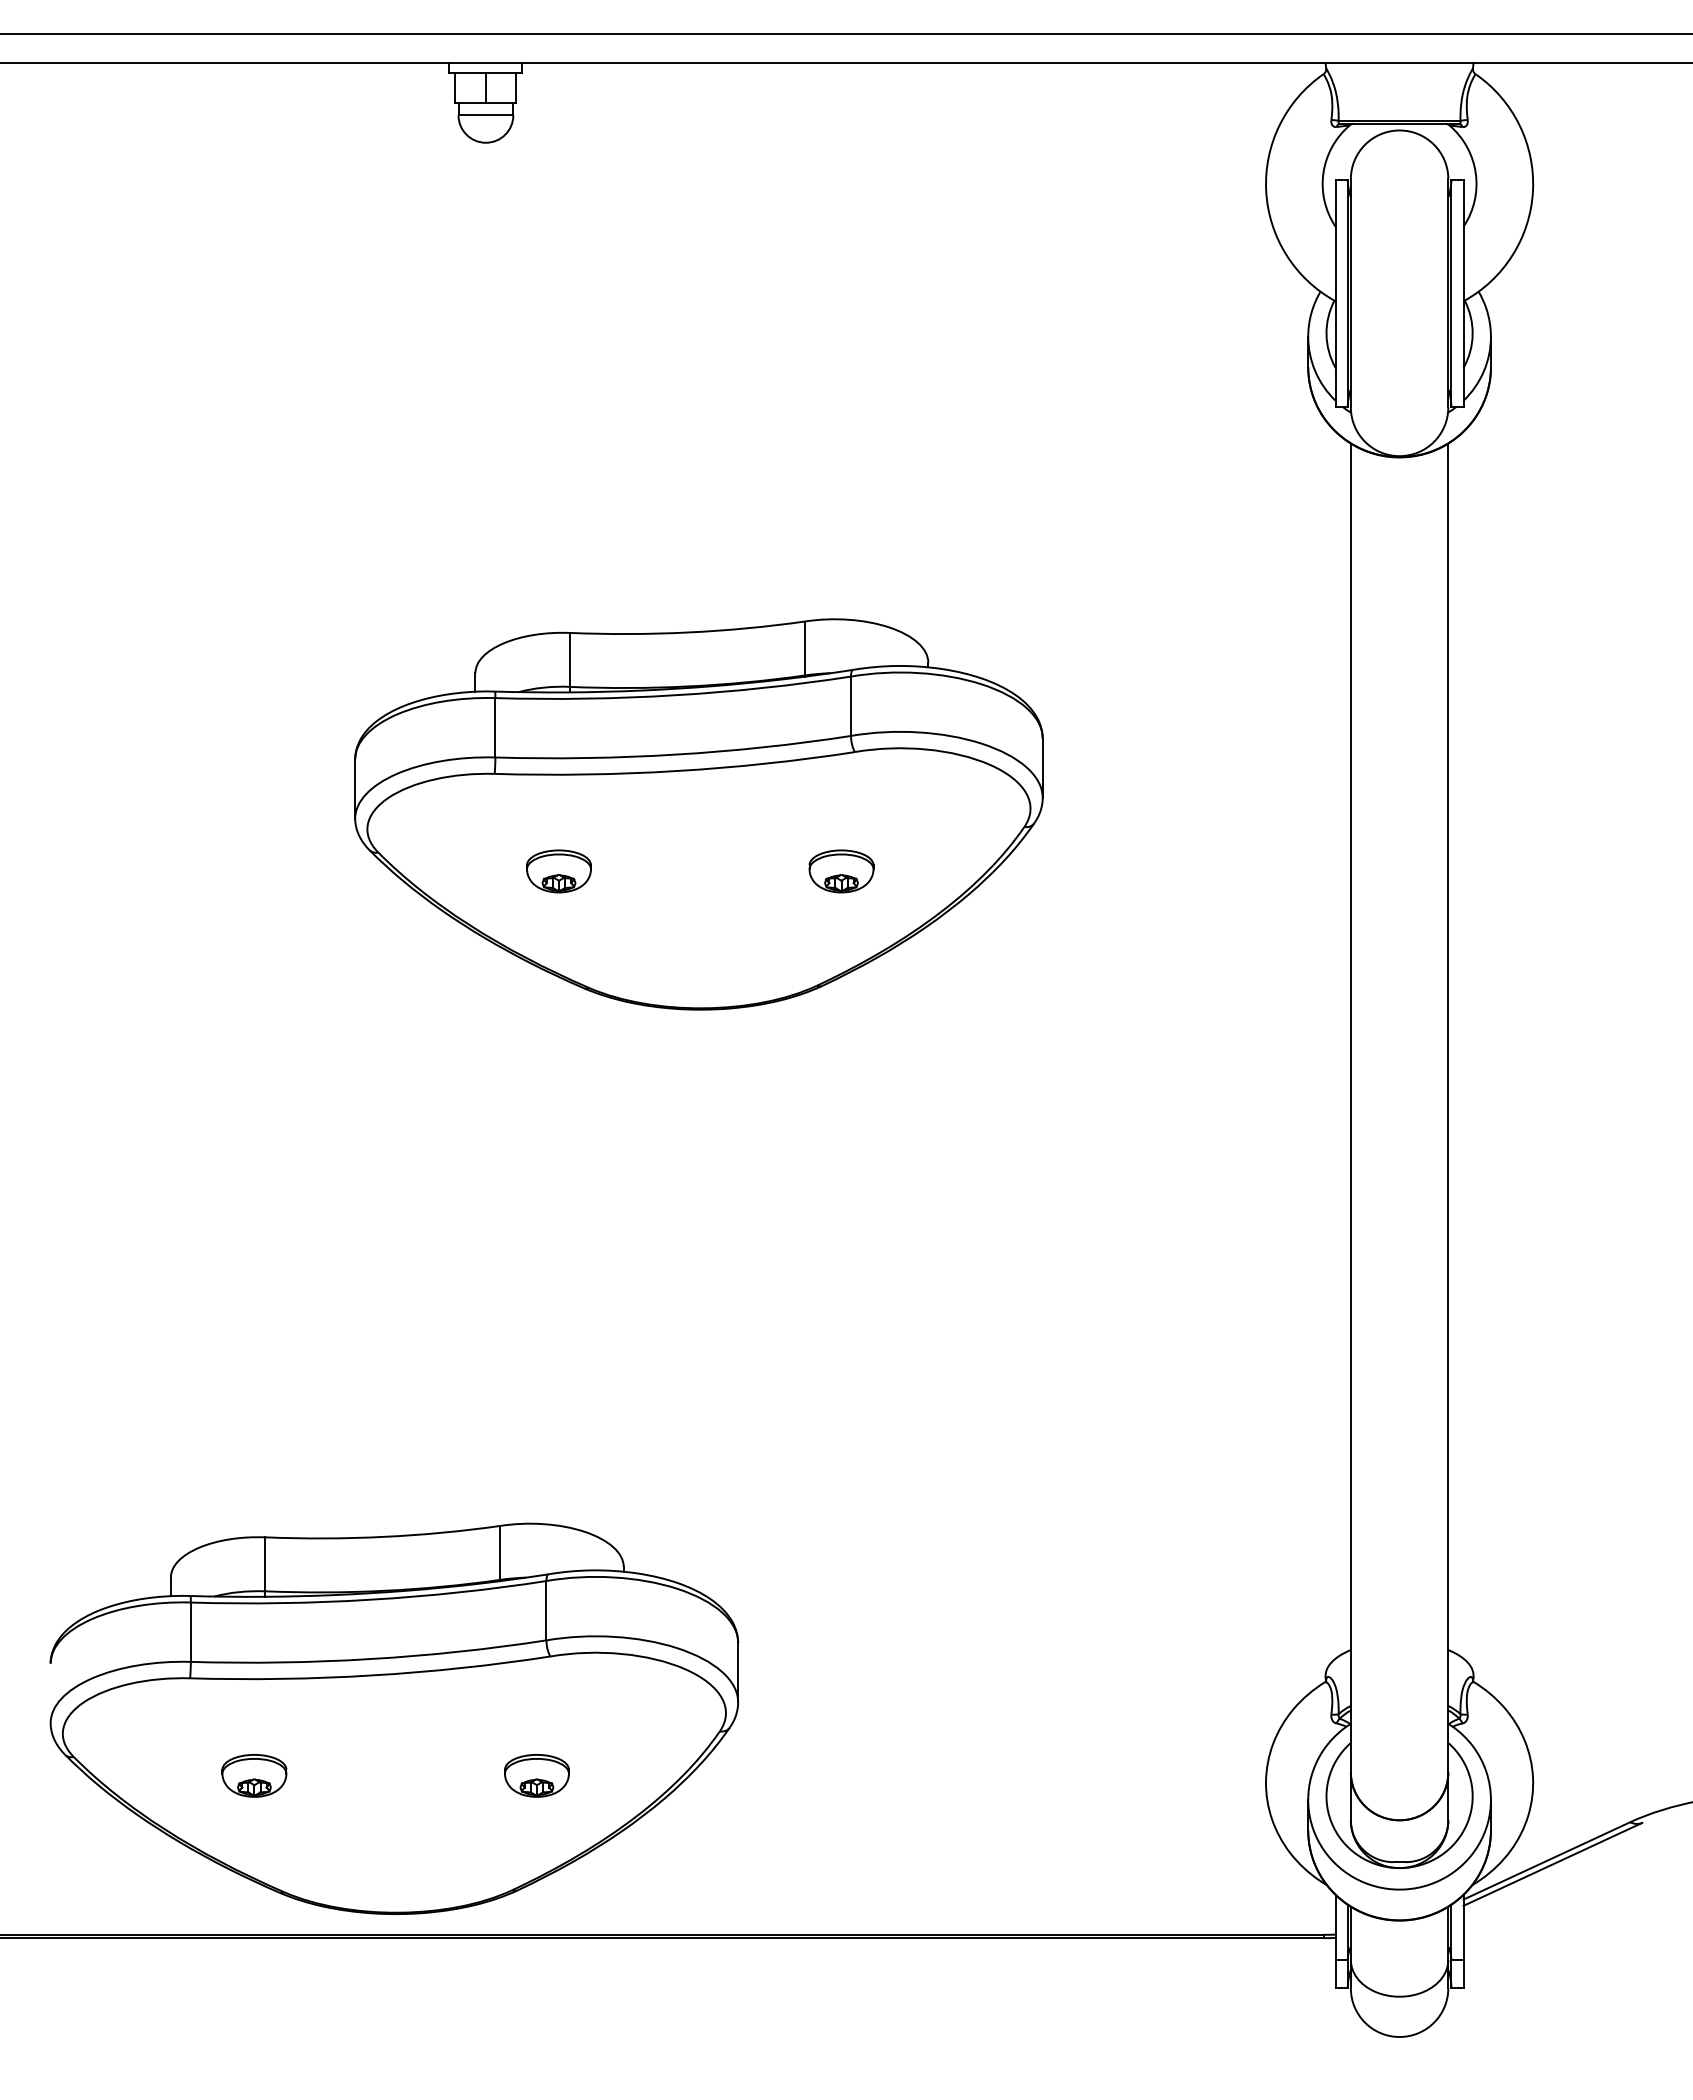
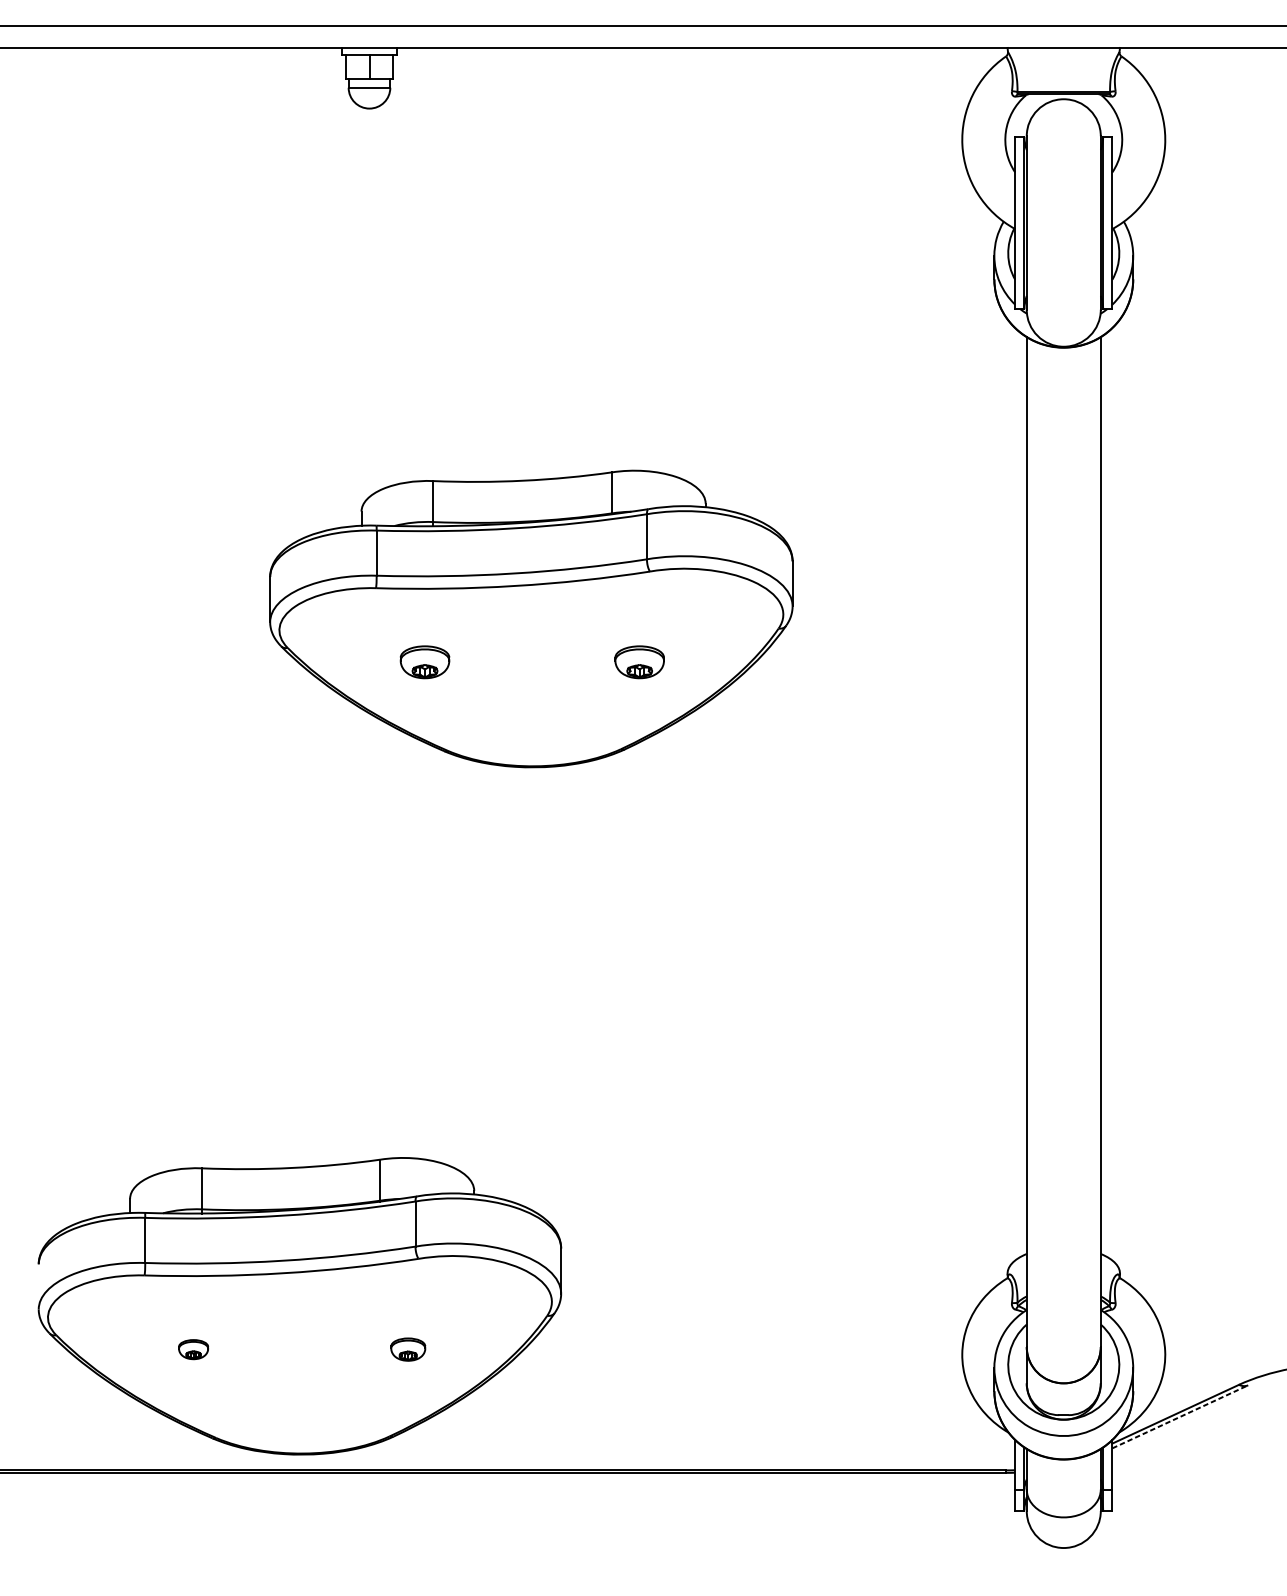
part: (254, 1775) -> (193, 1349), size x0.6
part: (536, 1775) -> (407, 1349), size x0.7
line: (1552, 1864) -> (1179, 1416), solid -> dashed

